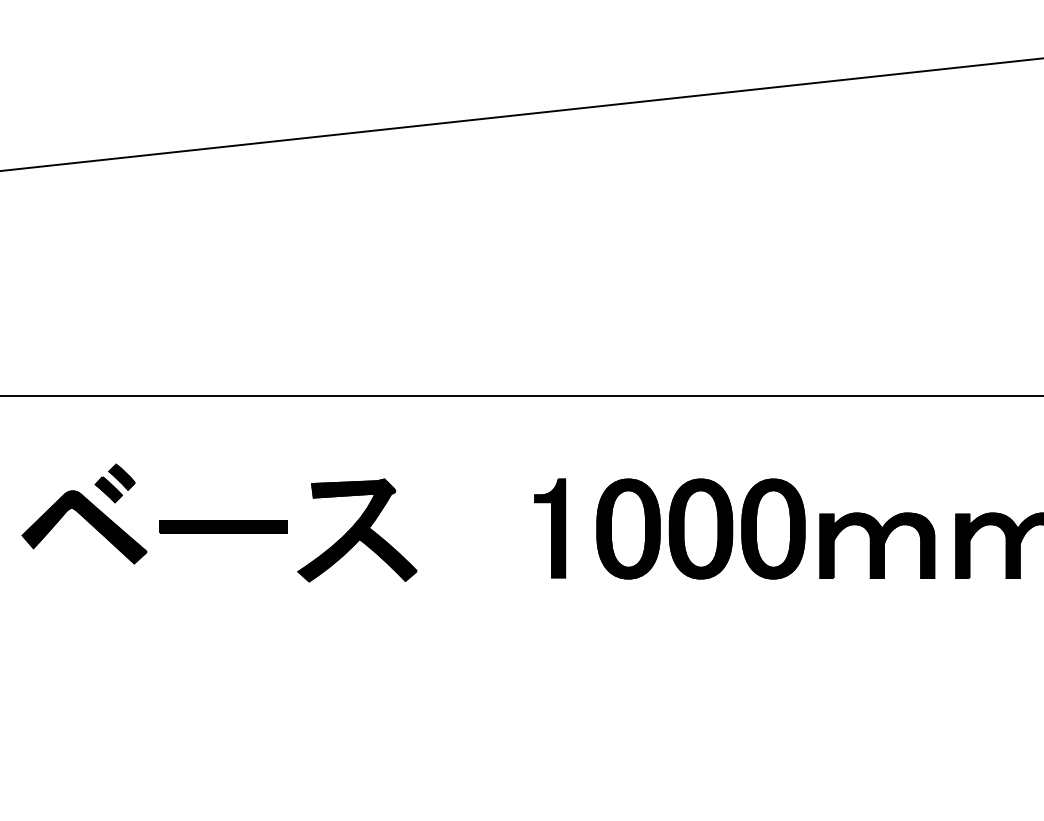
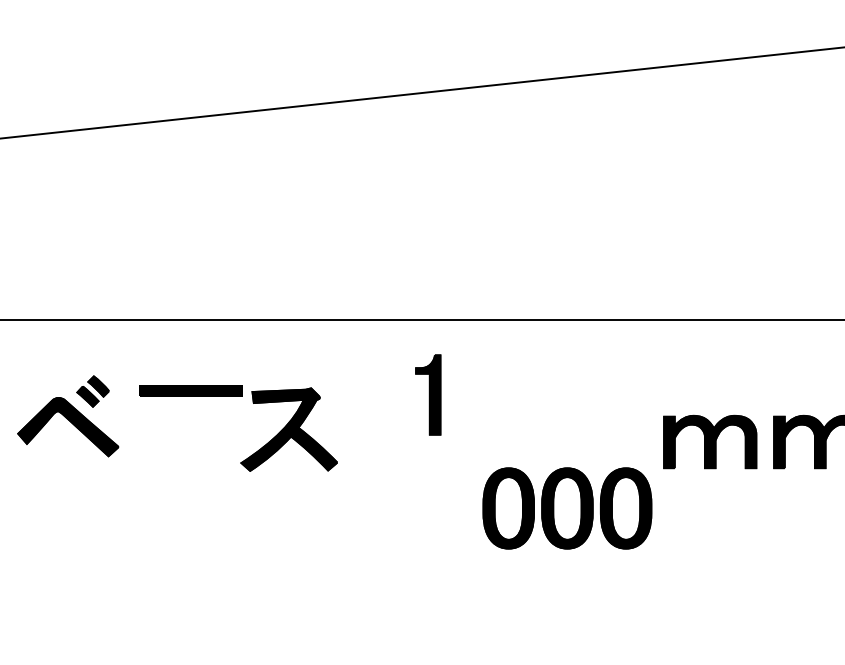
part: (223, 526) -> (190, 390), moved
part: (550, 527) -> (428, 394), moved
part: (701, 529) -> (567, 508), moved

